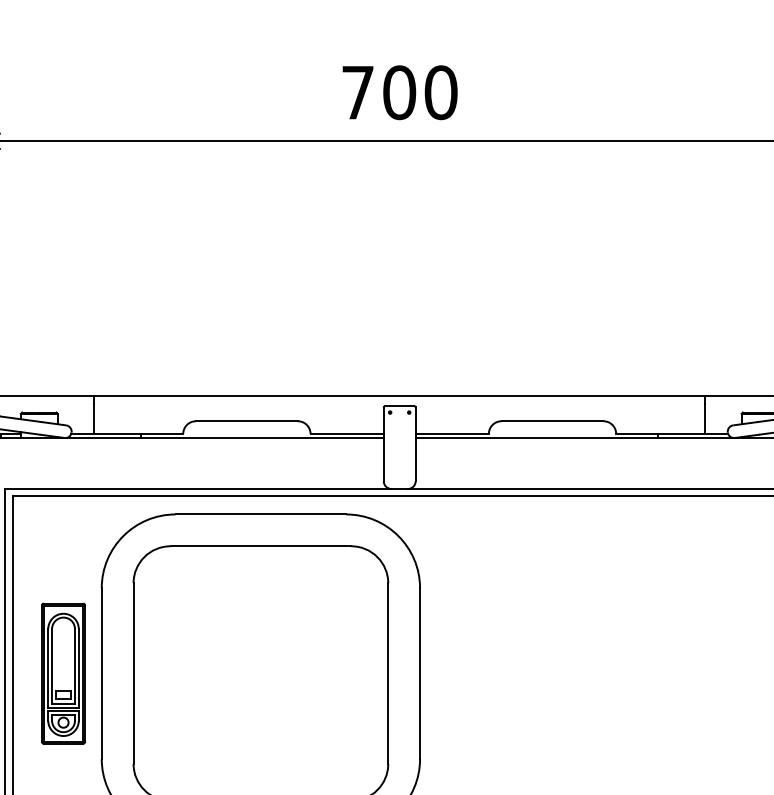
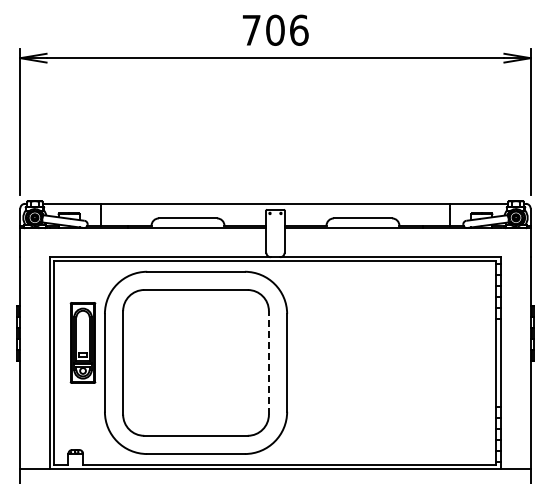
text: (439, 91) -> (298, 29), 700 -> 706
part: (62, 672) -> (82, 342), moved
line: (387, 672) -> (268, 362), solid -> dashed

